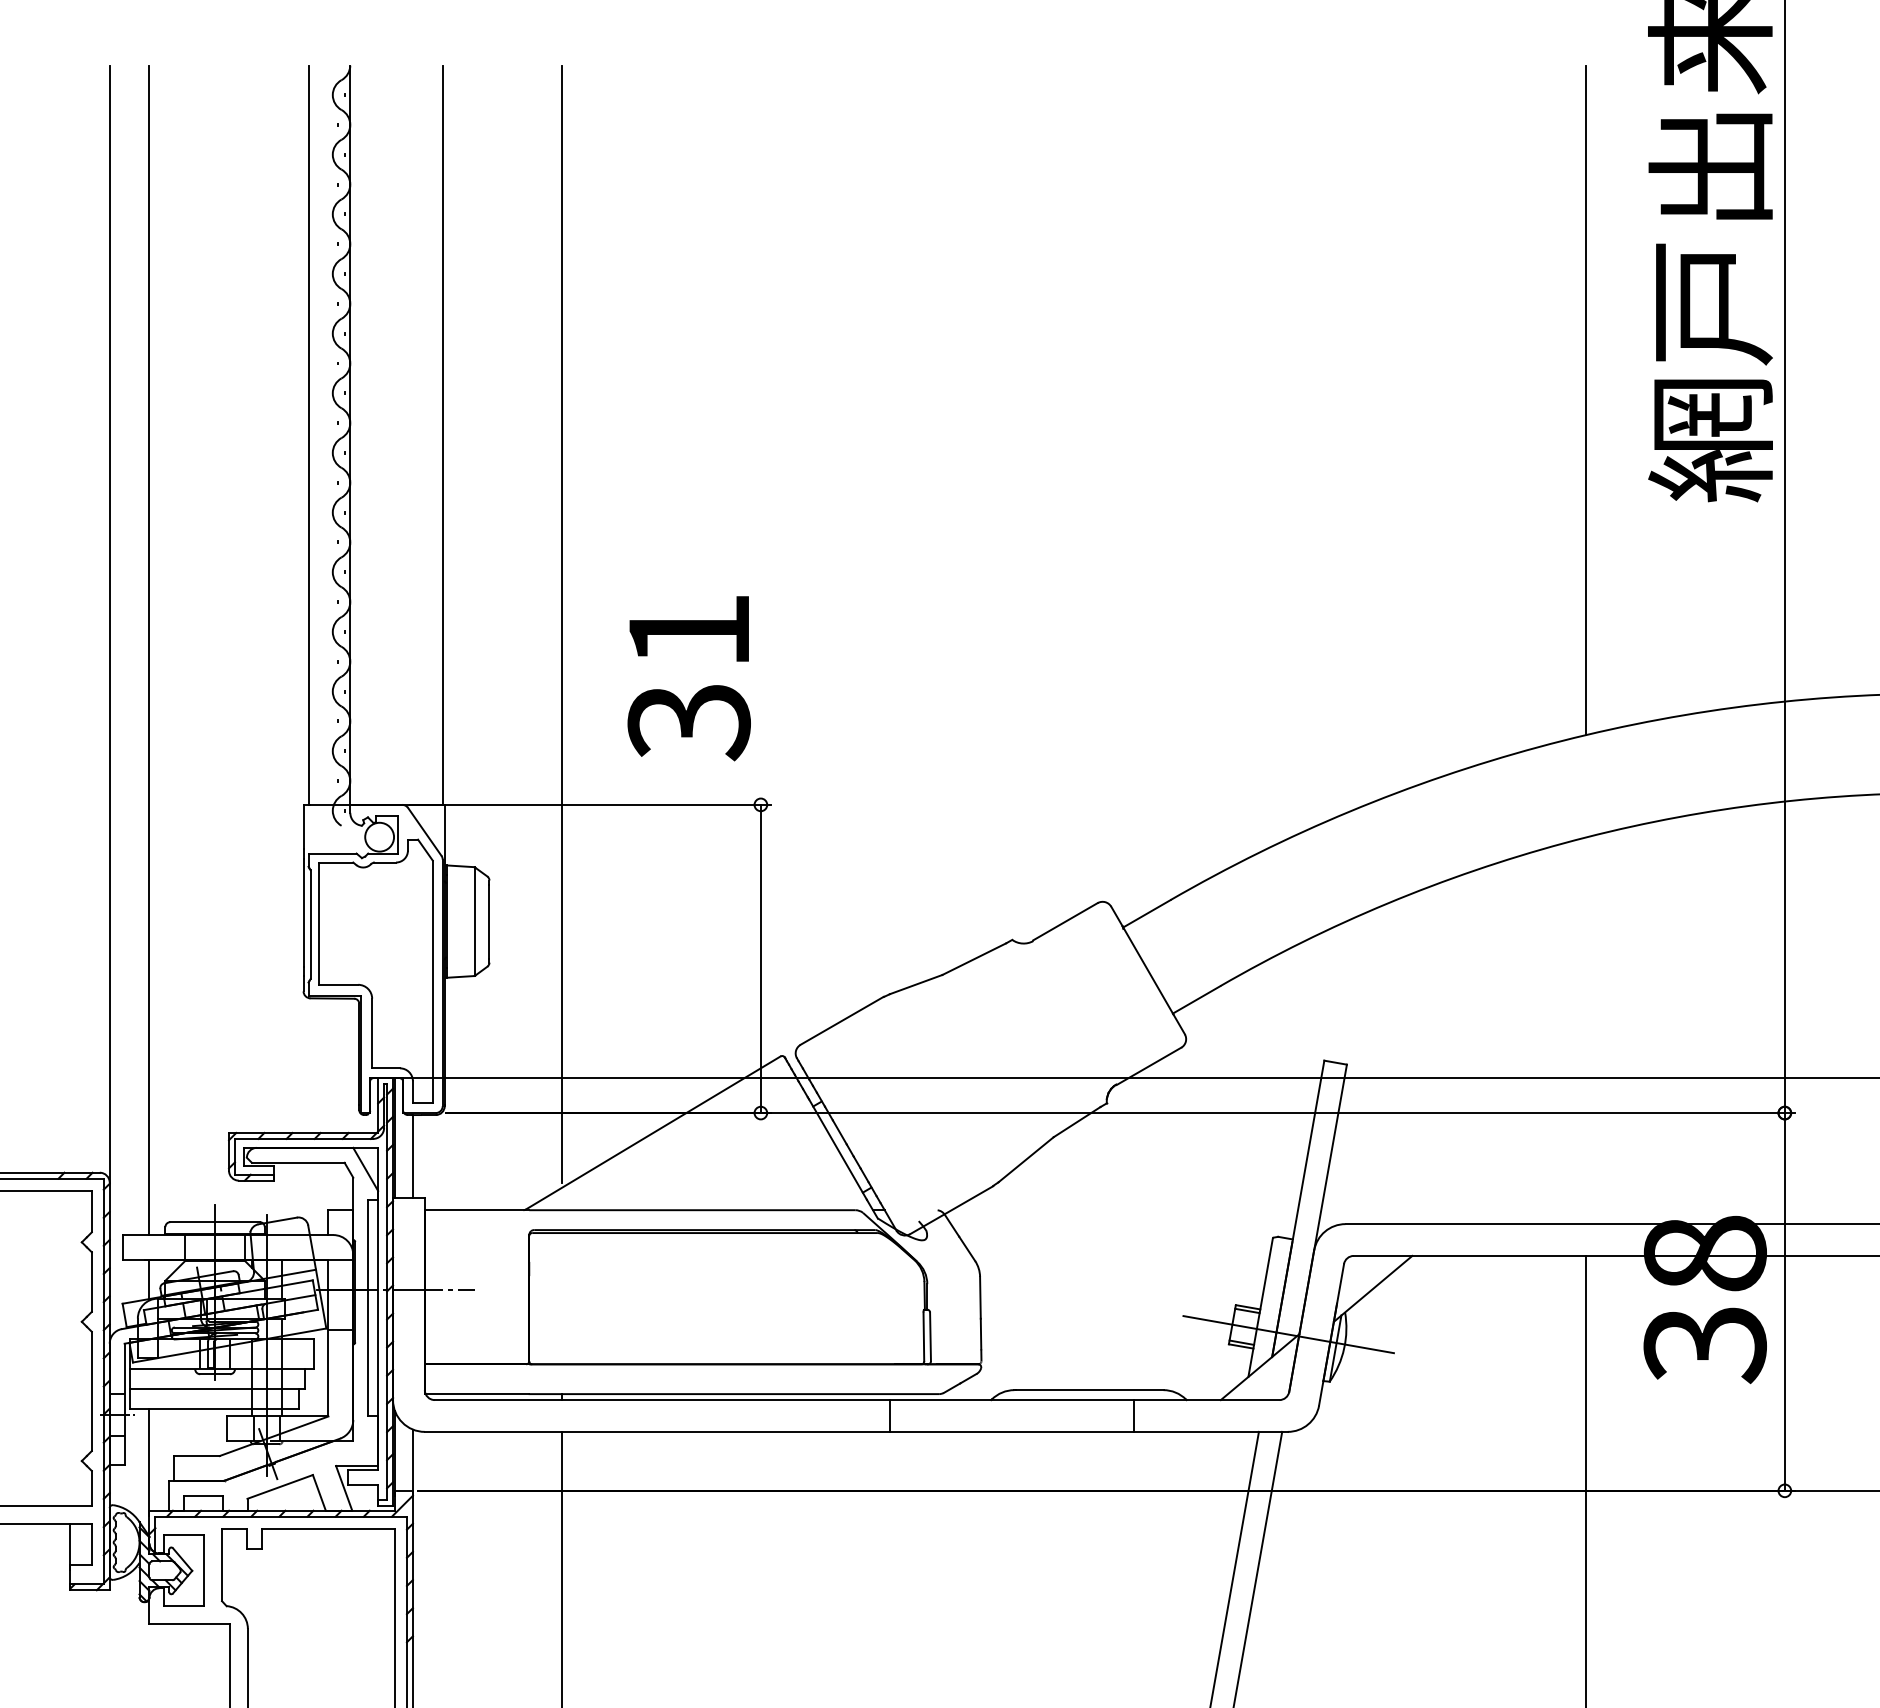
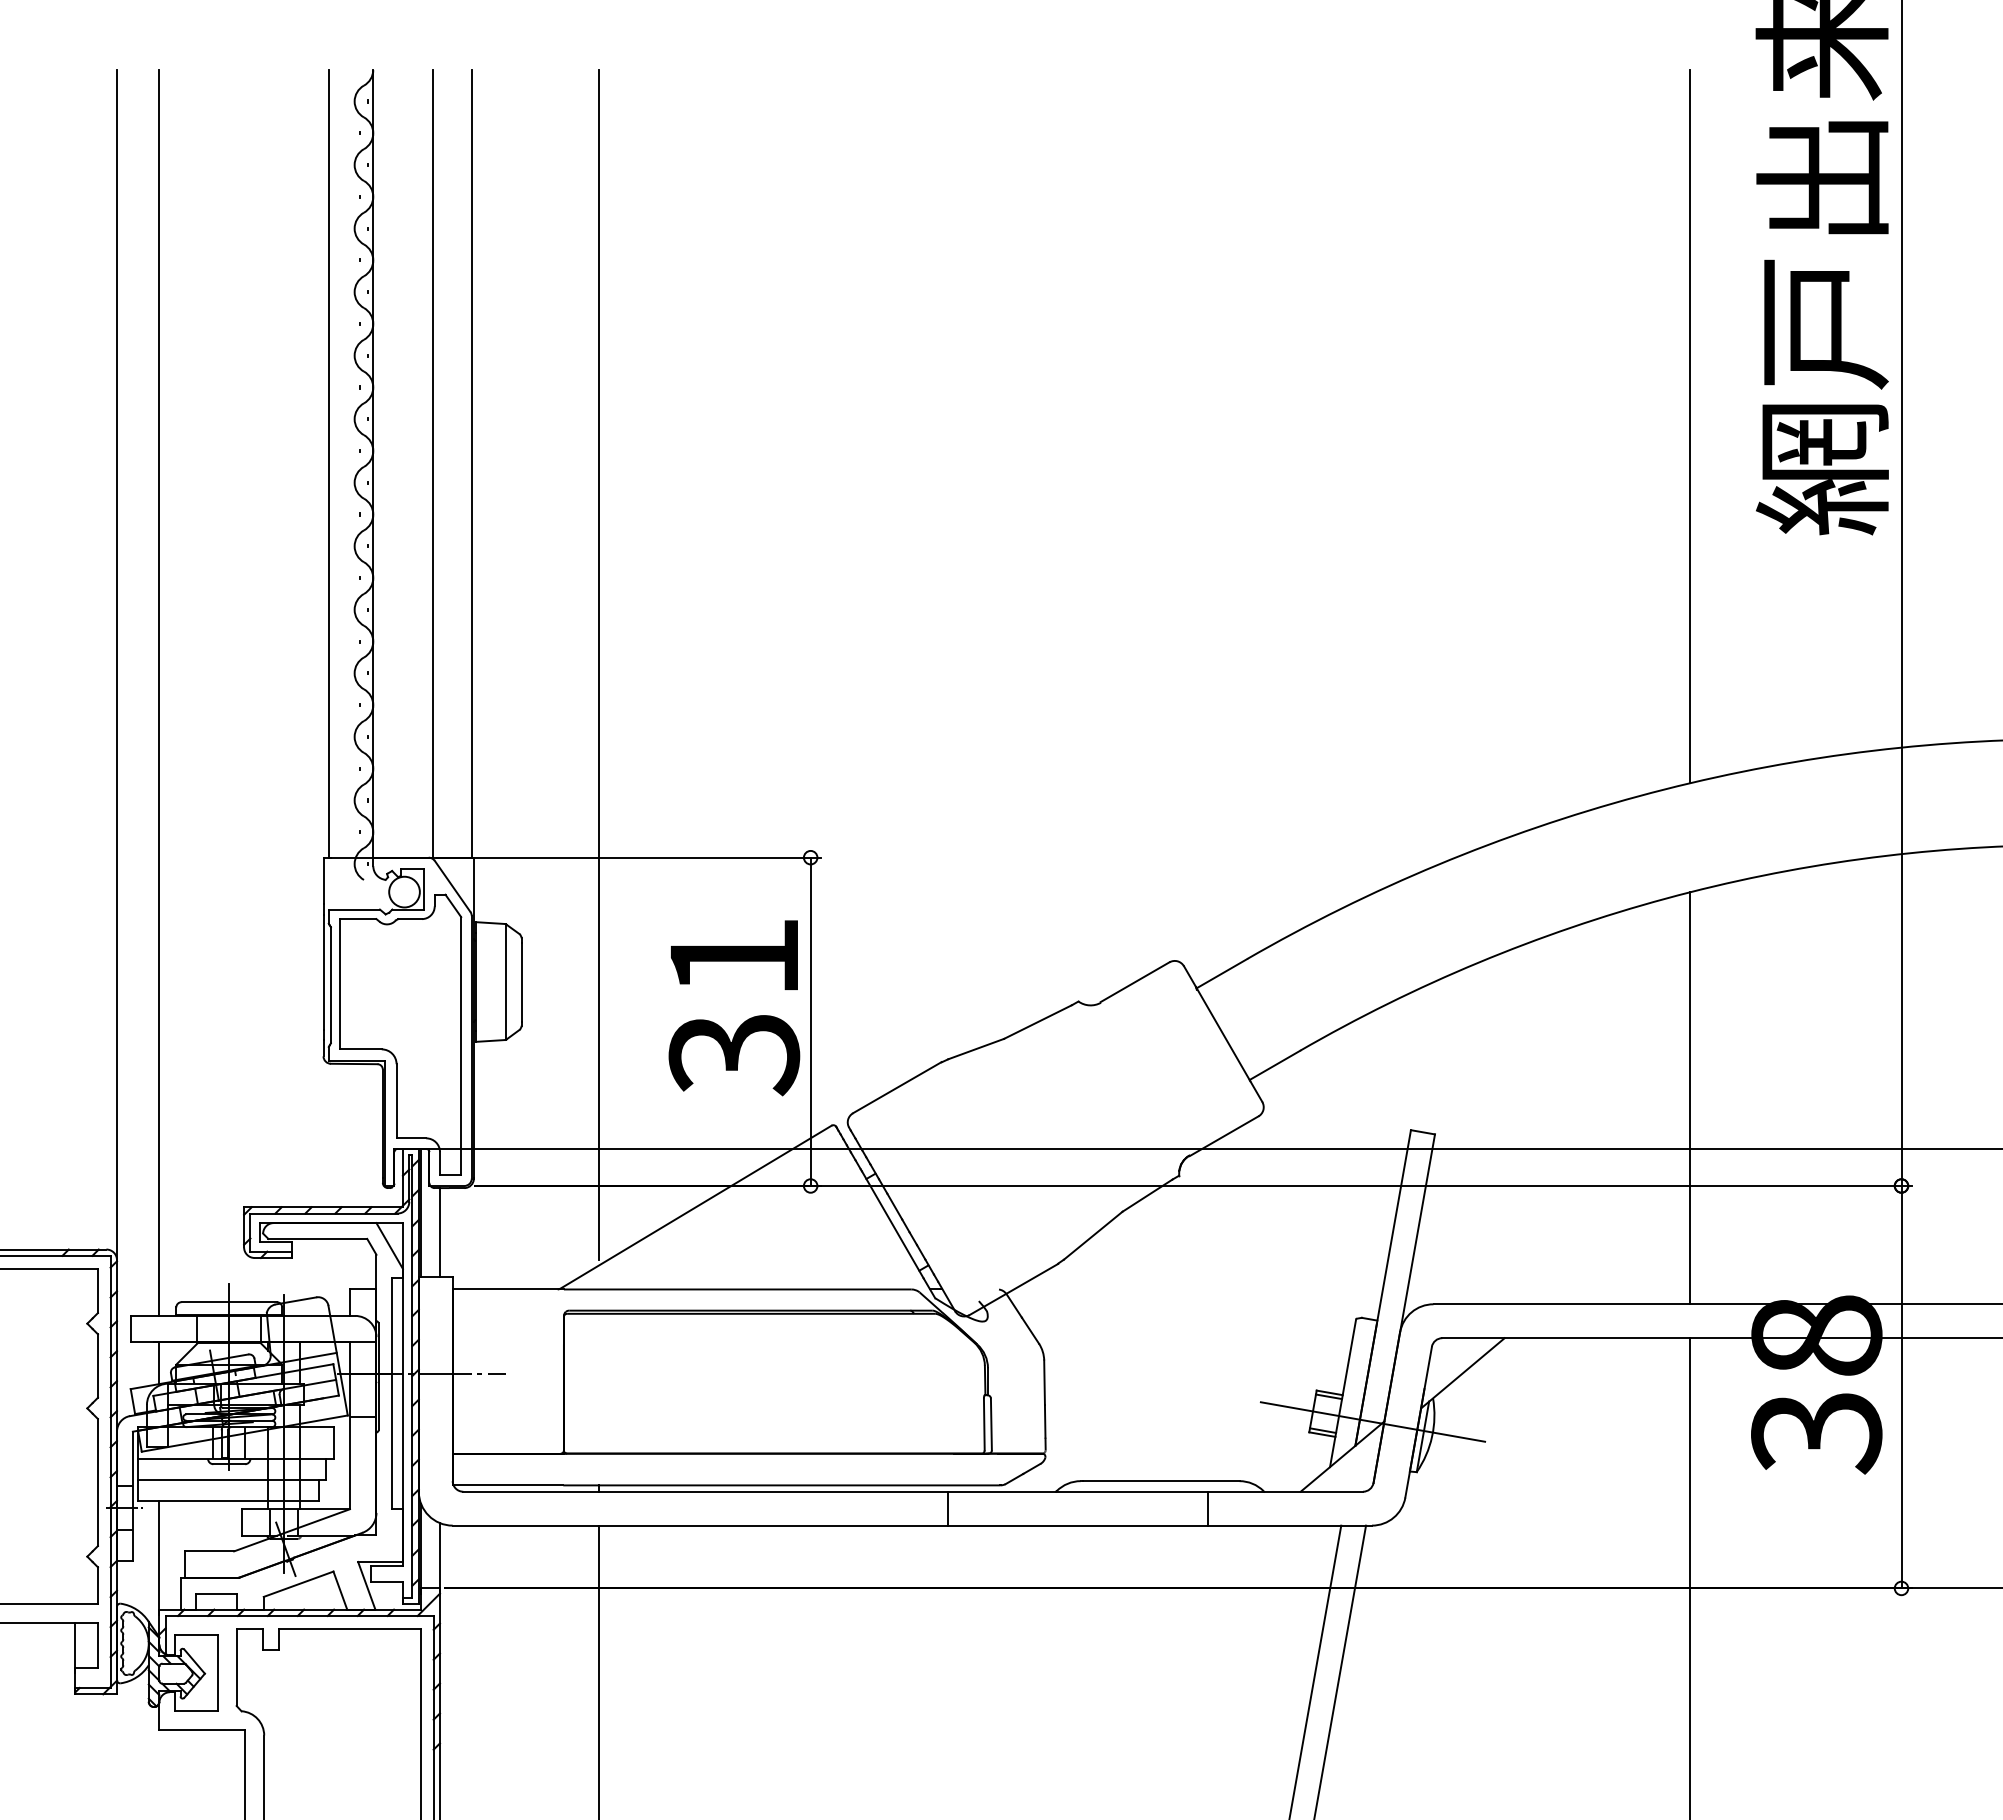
line: (405, 434) -> (432, 463), added
text: (689, 678) -> (734, 1008), moved
line: (1585, 1030) -> (1689, 1098), added

